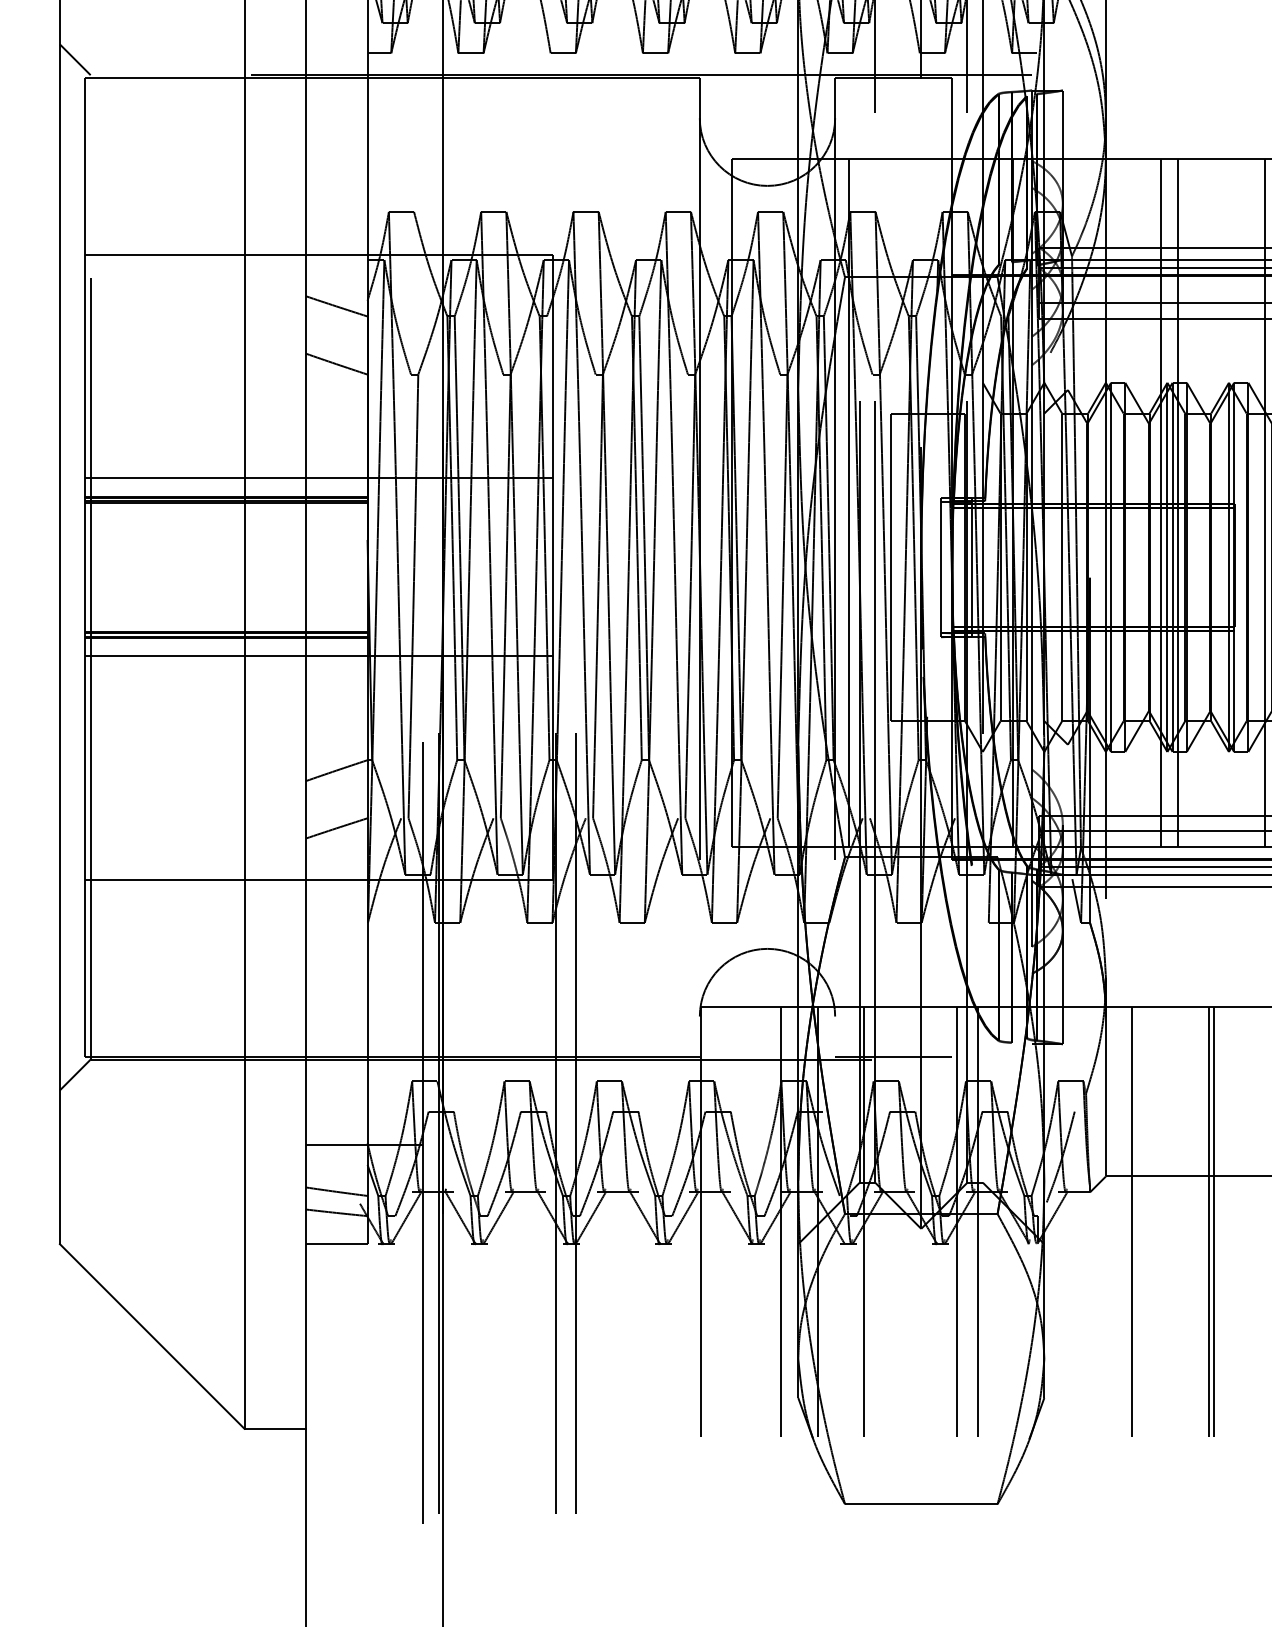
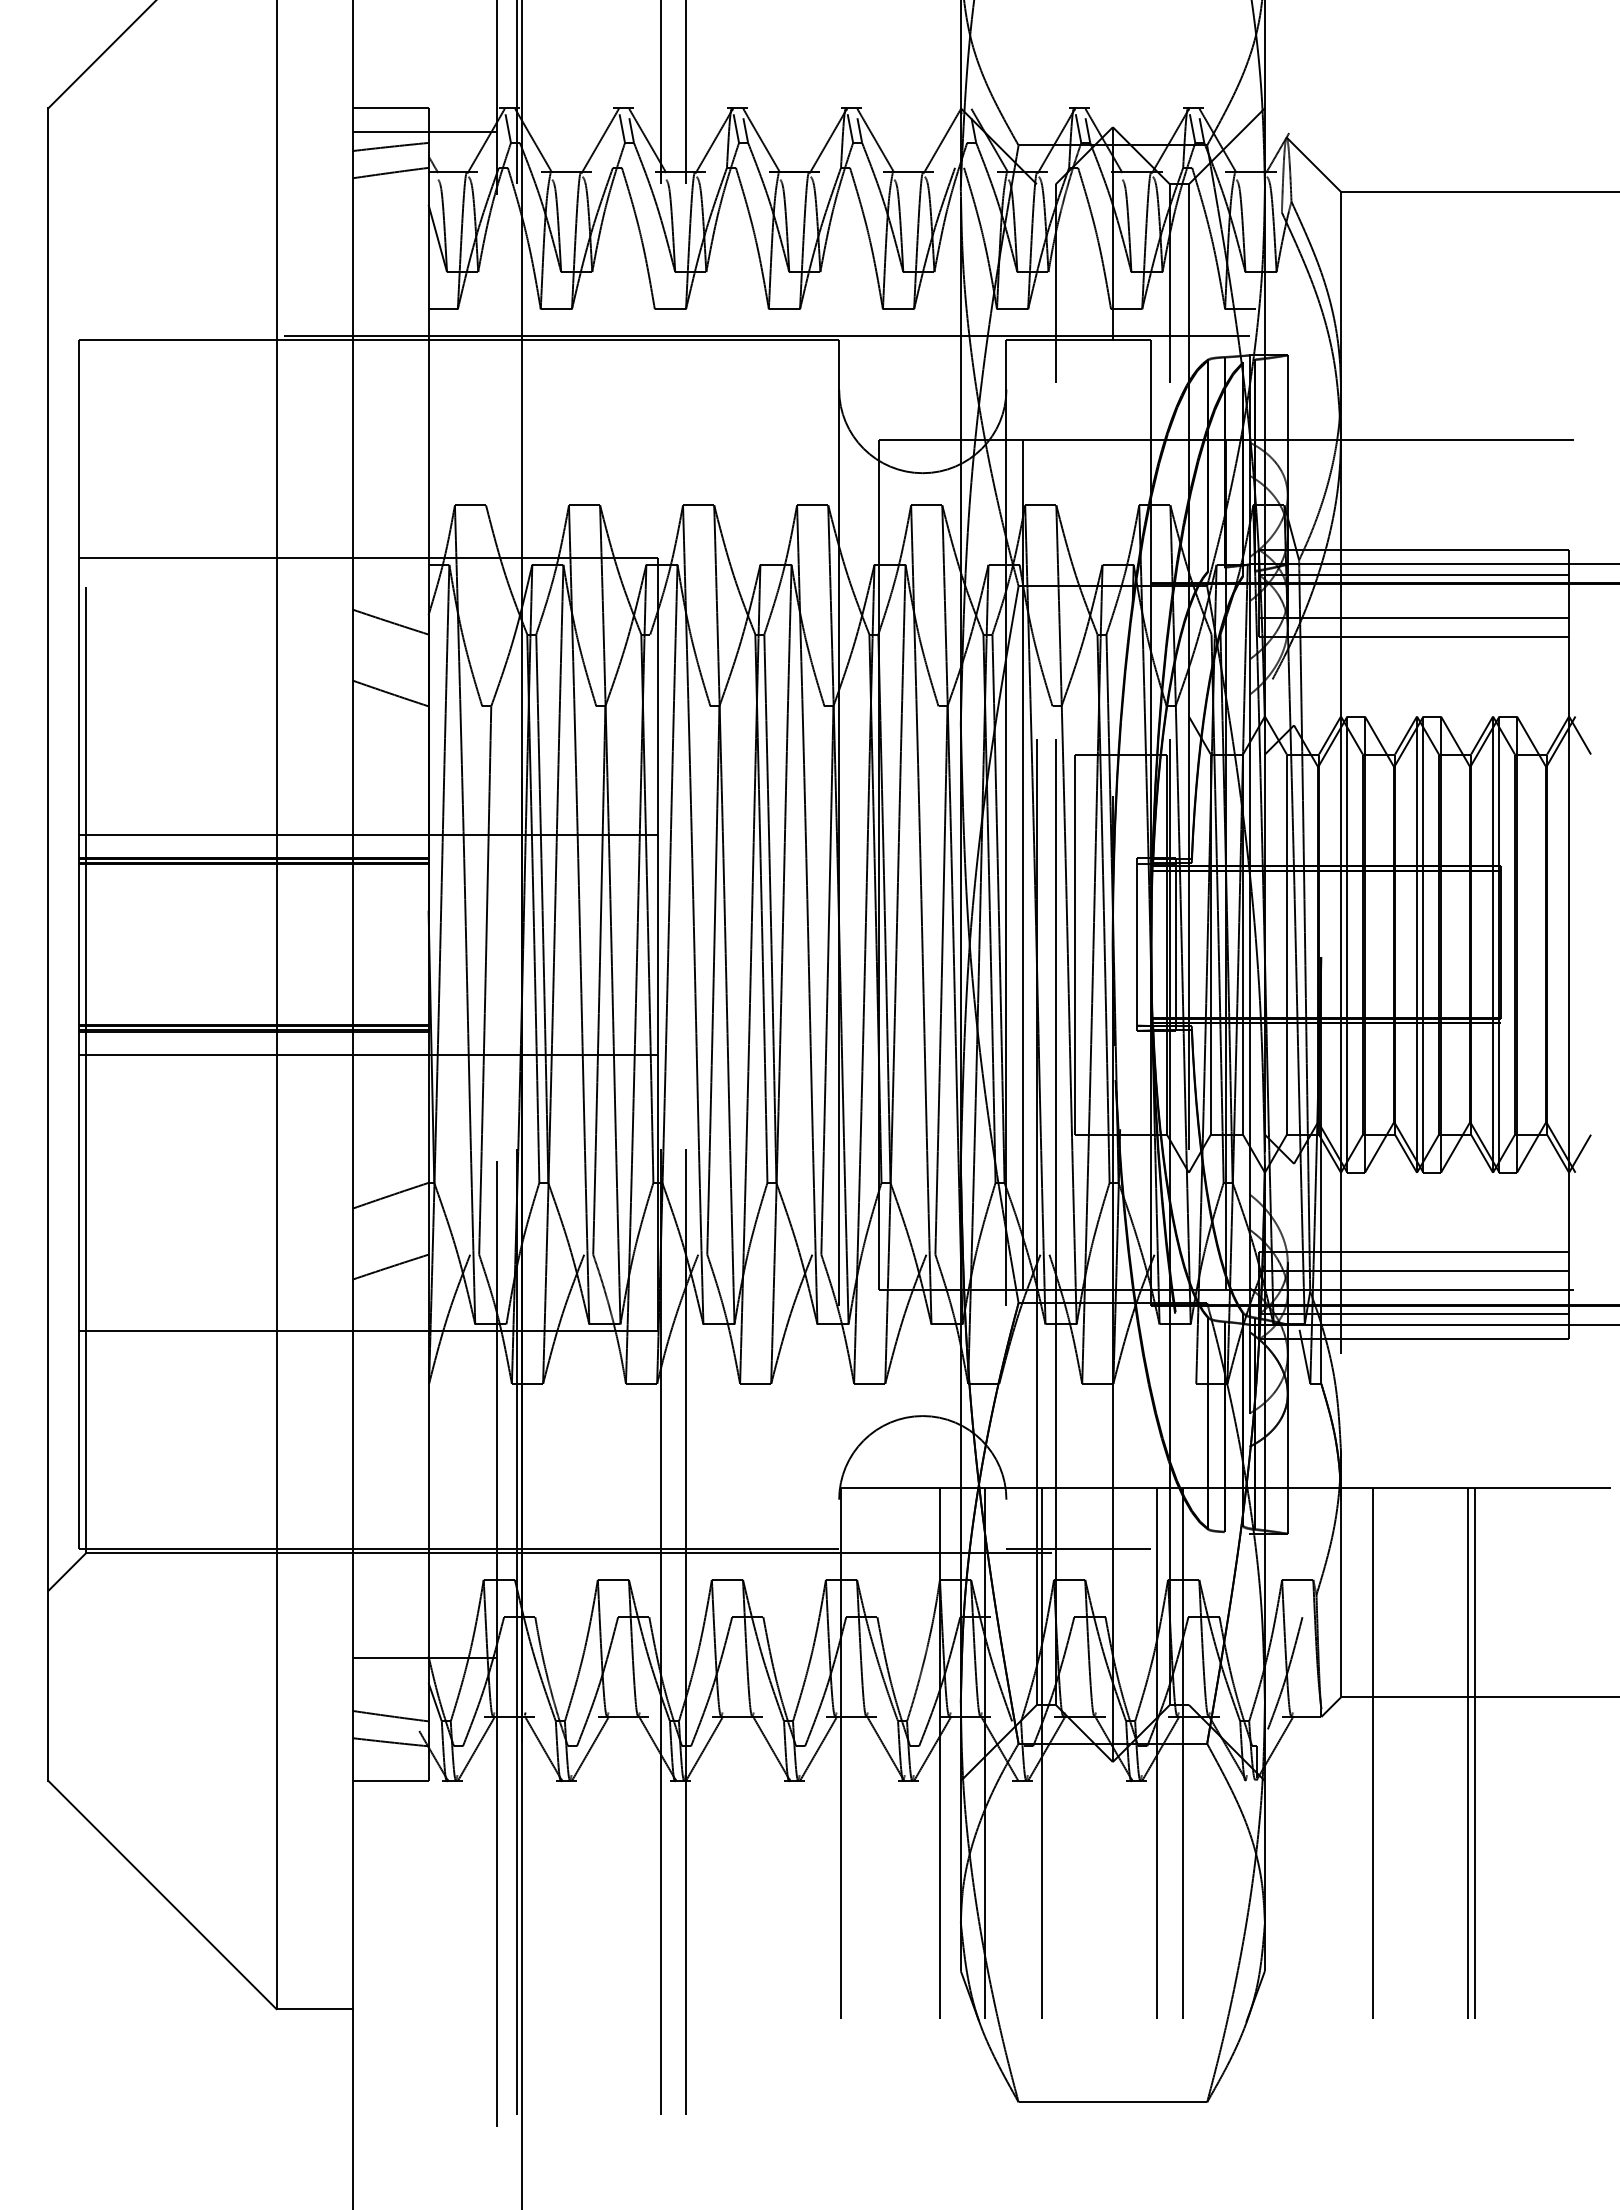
line: (75, 59) -> (67, 317), removed
line: (1160, 502) -> (1408, 864), removed
line: (1177, 502) -> (1429, 864), removed
line: (1264, 502) -> (1537, 864), removed

